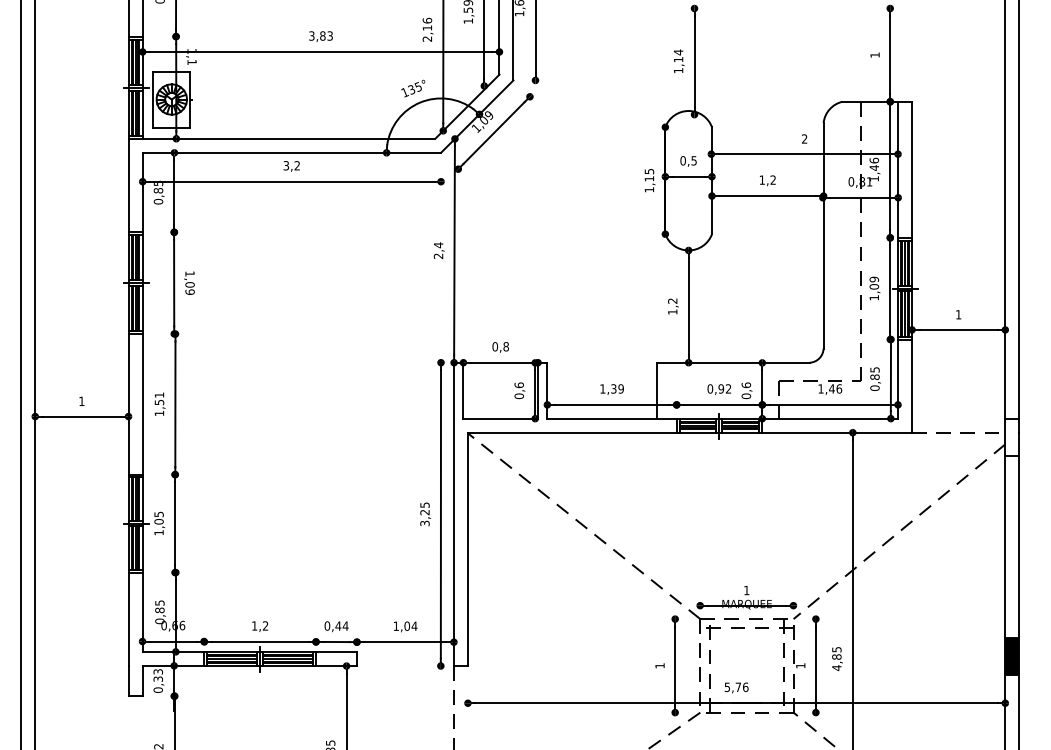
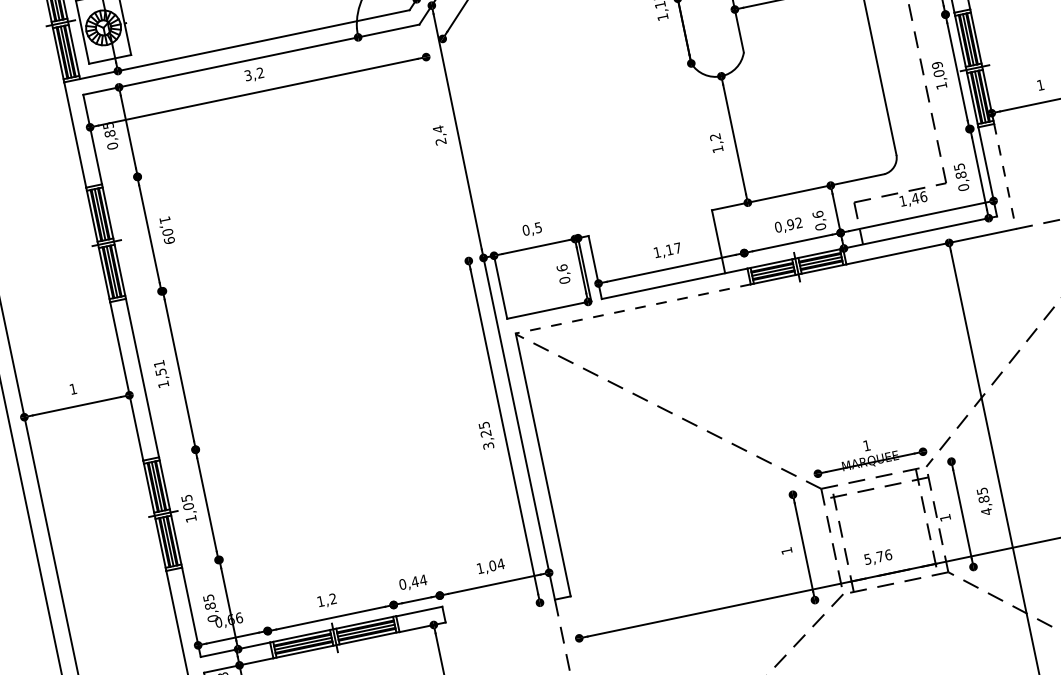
text: (505, 346) -> (537, 227), 0,8 -> 0,5
line: (912, 386) -> (1005, 176), solid -> dashed
text: (617, 388) -> (673, 248), 1,39 -> 1,17
line: (571, 432) -> (632, 308), solid -> dashed

